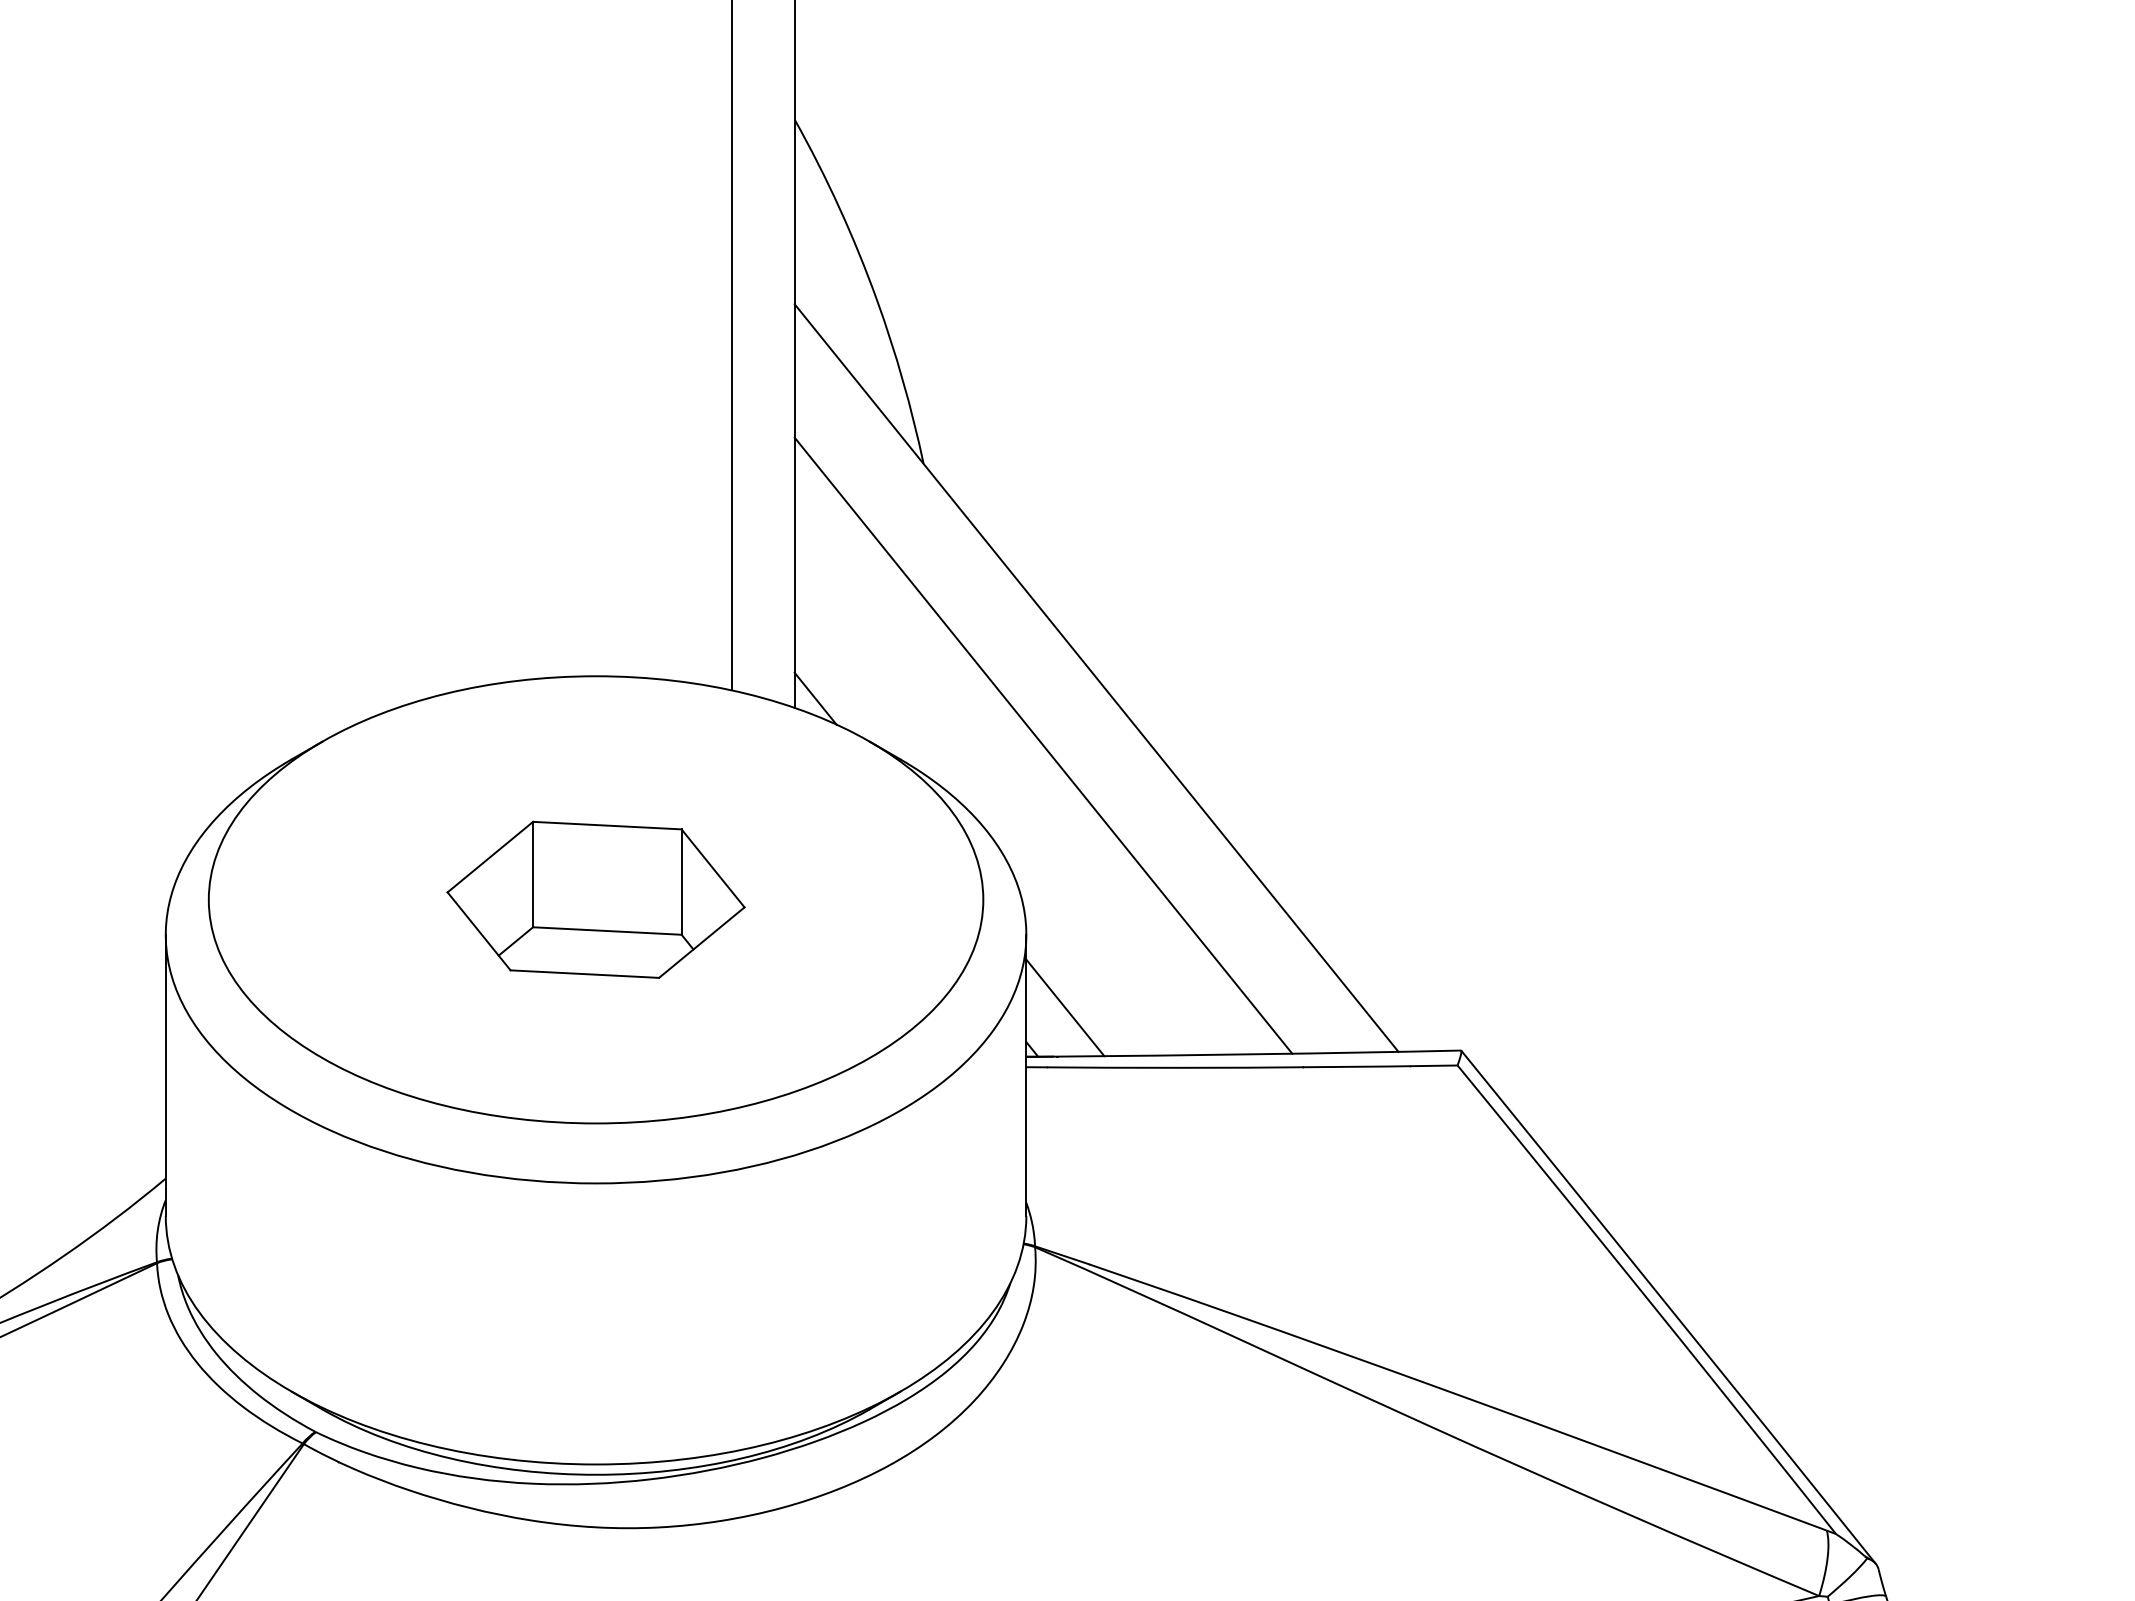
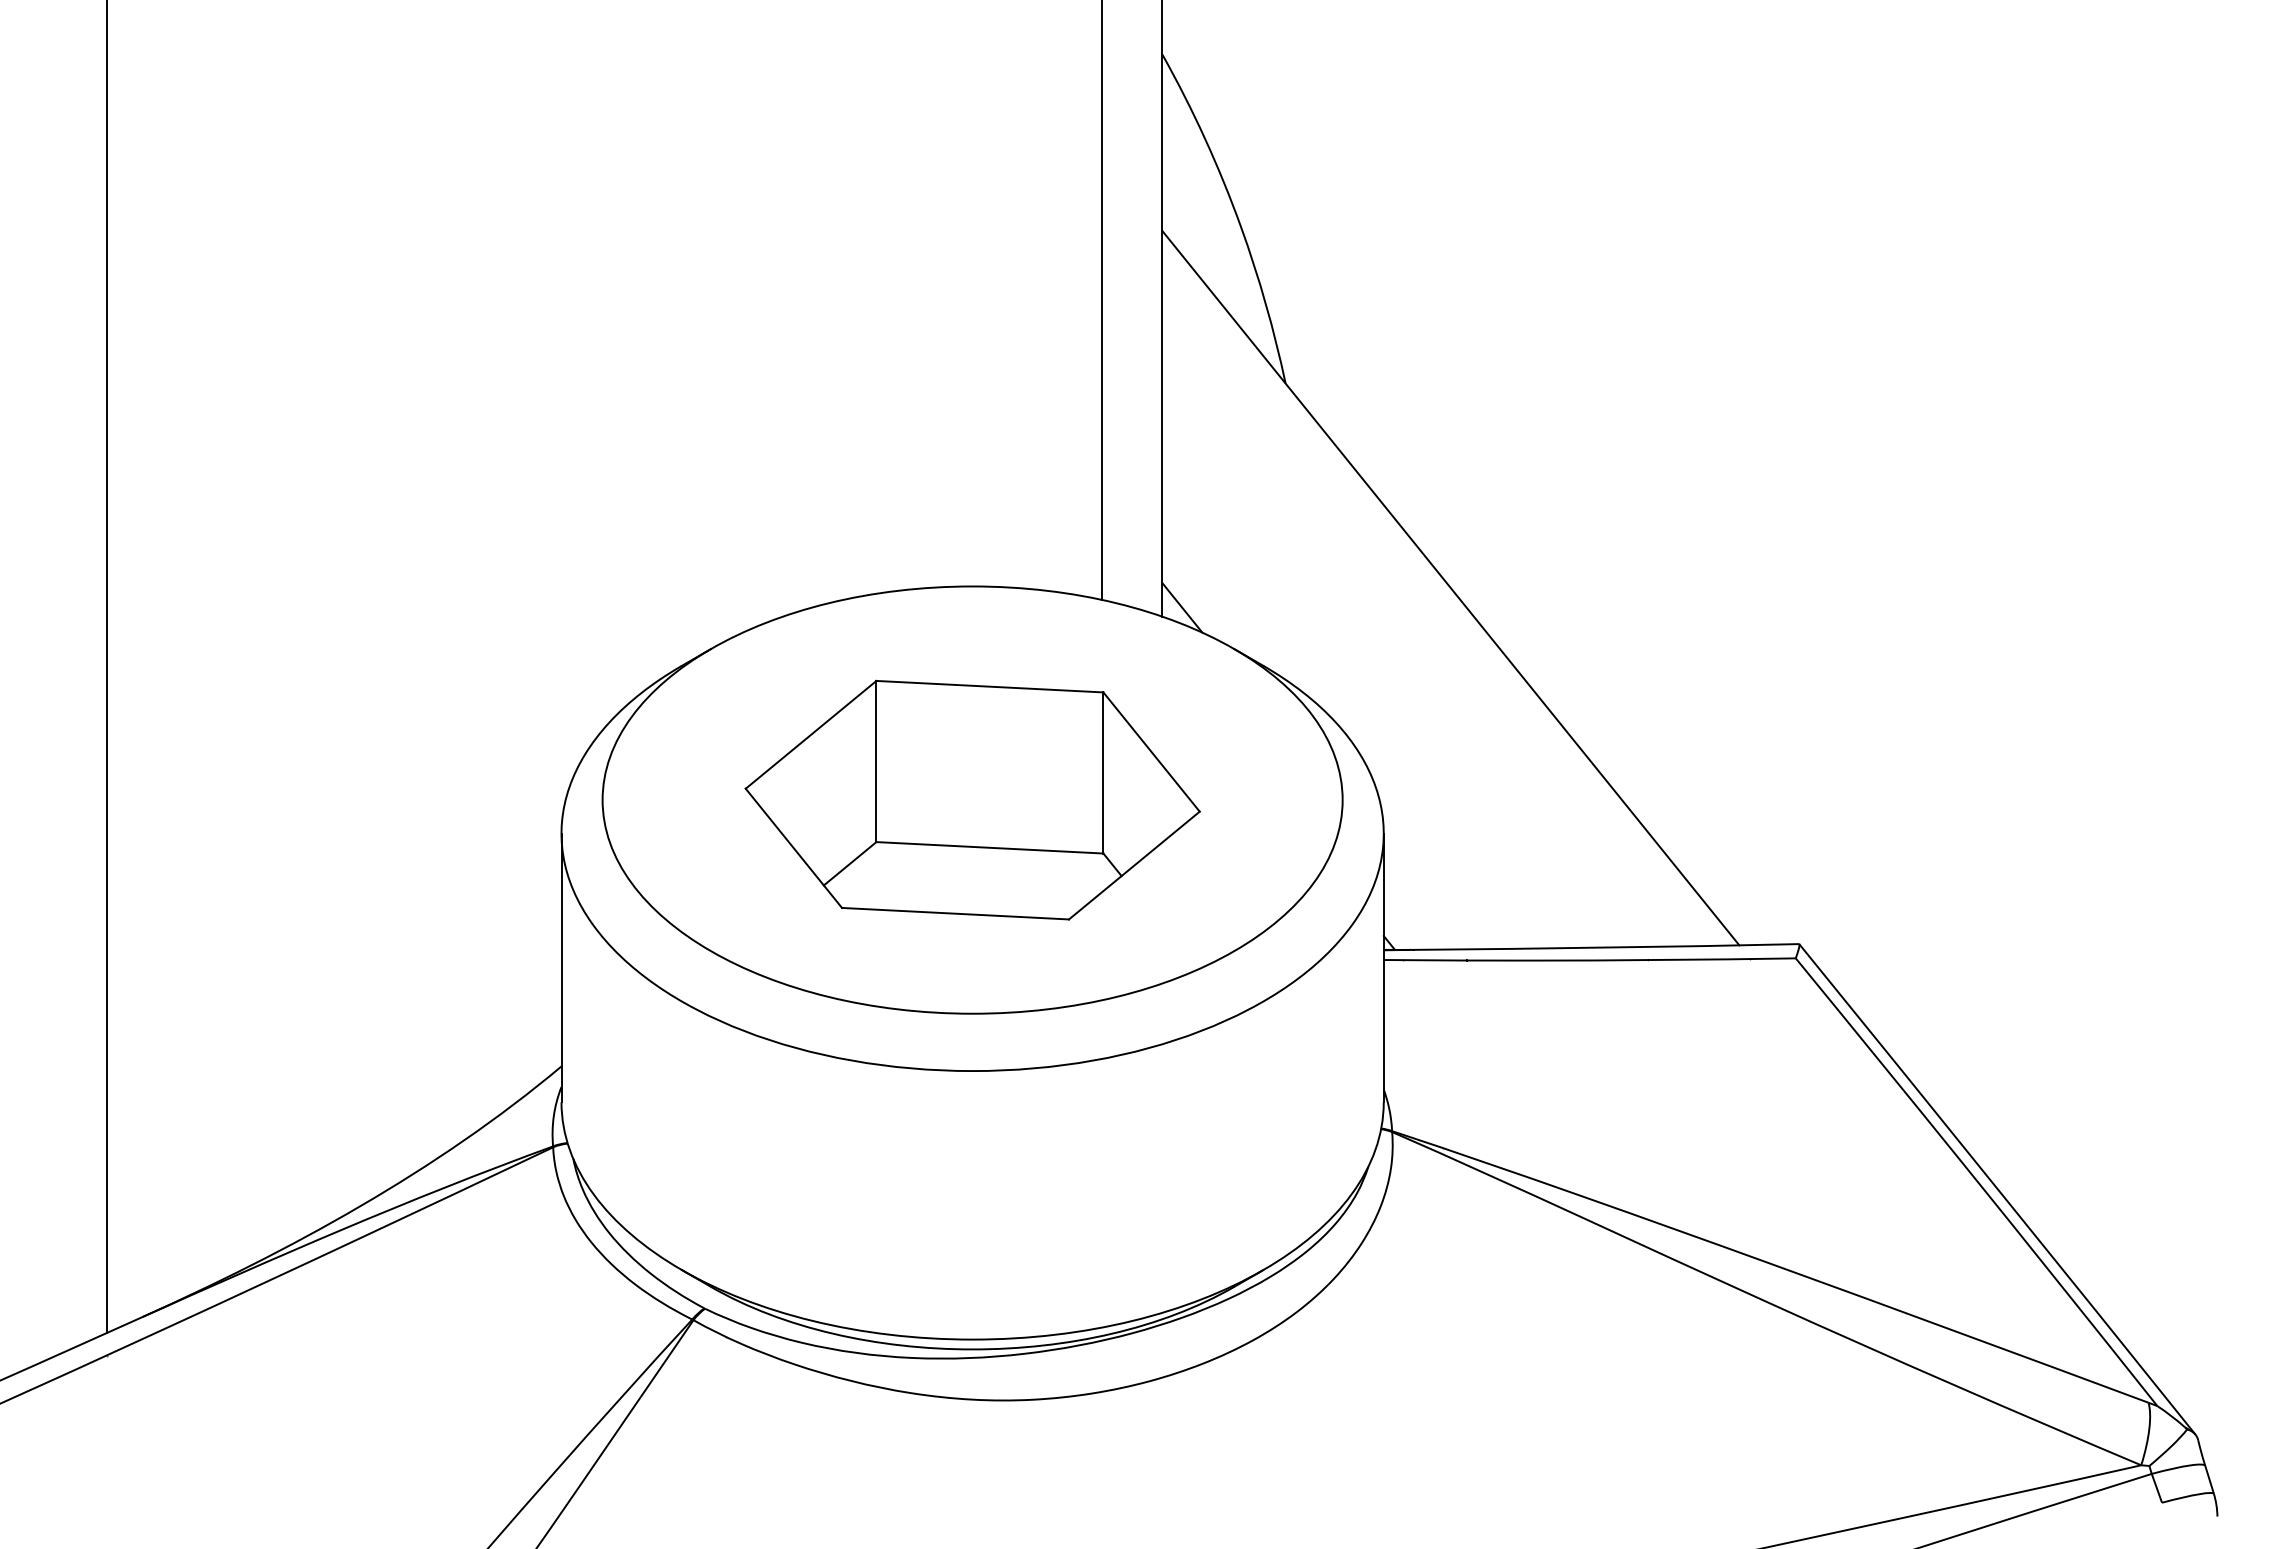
line: (1042, 745) -> (1399, 652), removed
part: (595, 899) -> (972, 799), size x1.6
line: (1064, 1008) -> (1420, 903), removed

